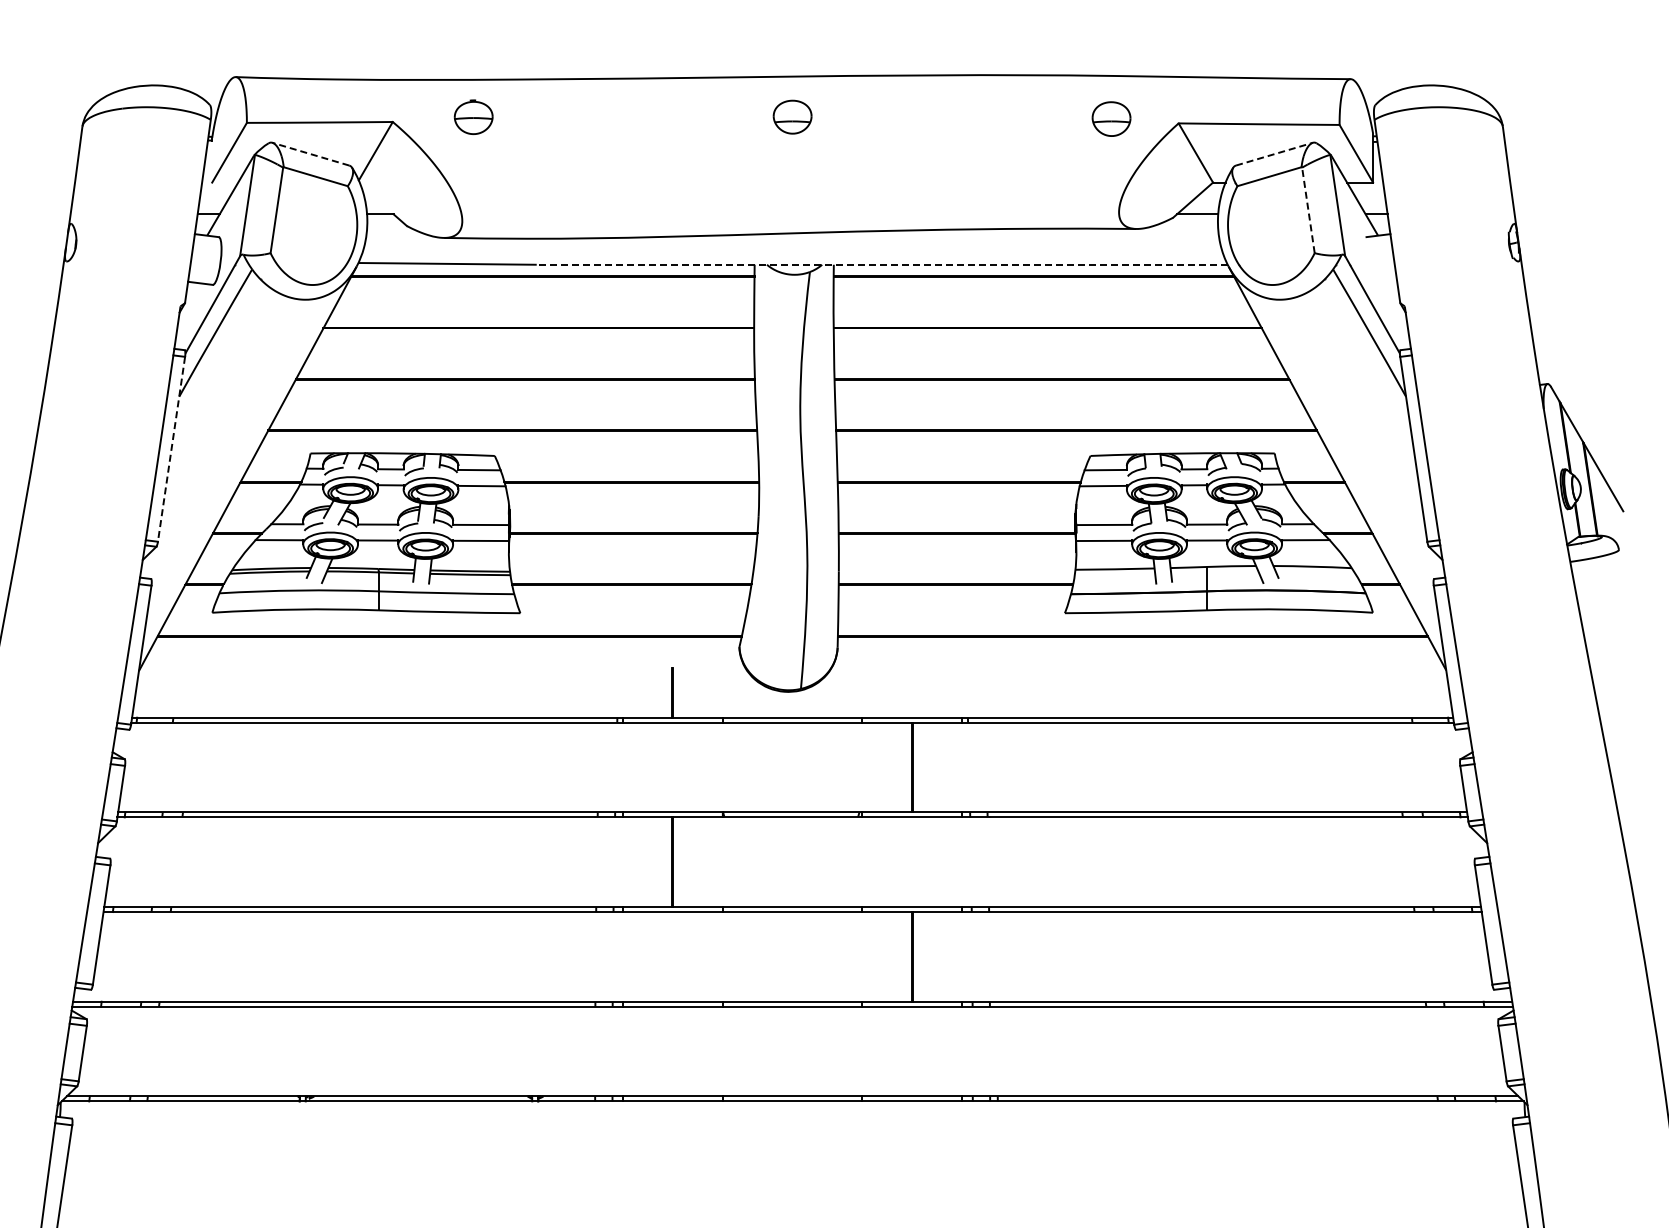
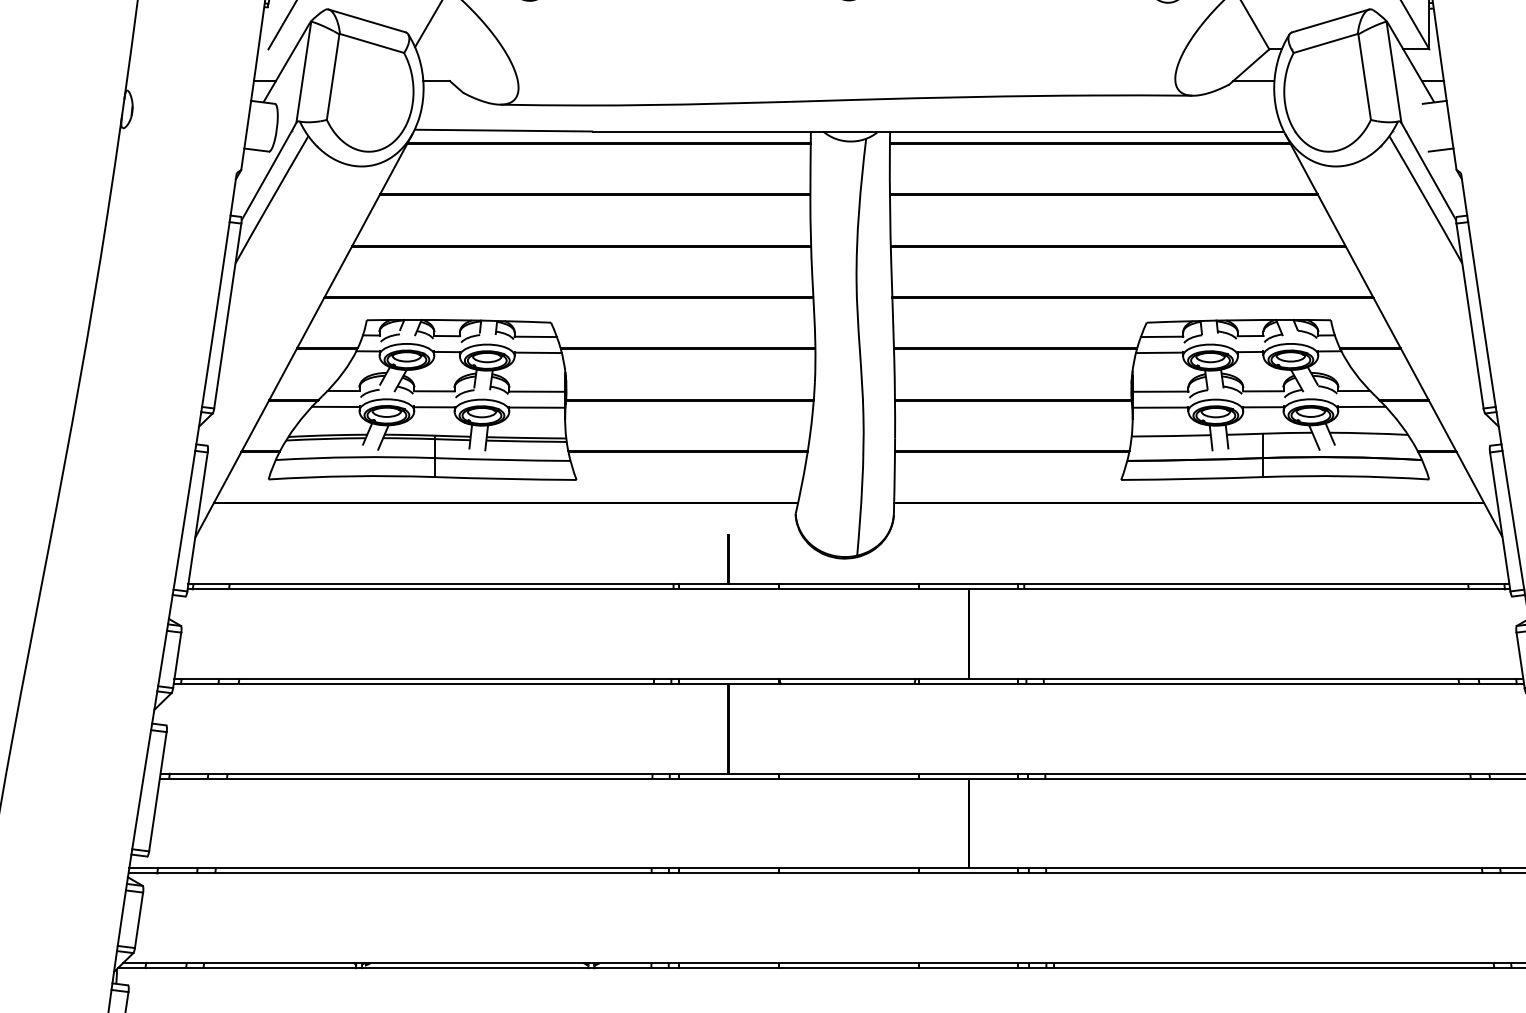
line: (310, 154) -> (366, 21), dashed -> solid
line: (1274, 154) -> (1330, 21), dashed -> solid
line: (1308, 209) -> (1364, 76), dashed -> solid
line: (881, 264) -> (937, 131), dashed -> solid
line: (1384, 282) -> (1440, 149), added
line: (171, 449) -> (227, 316), dashed -> solid

